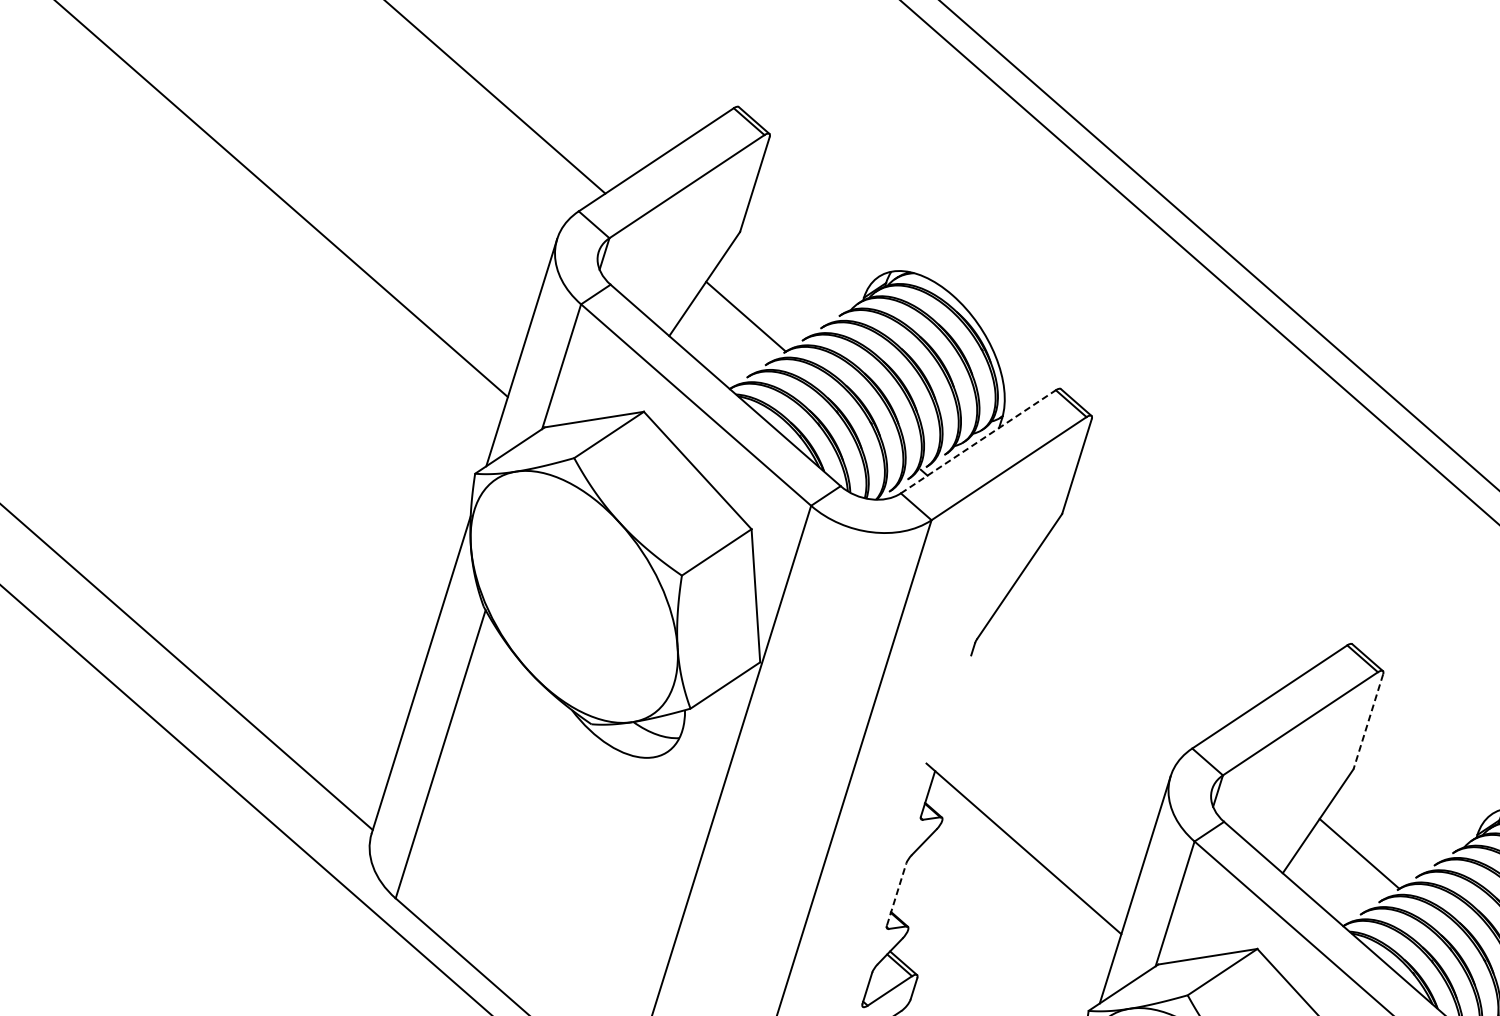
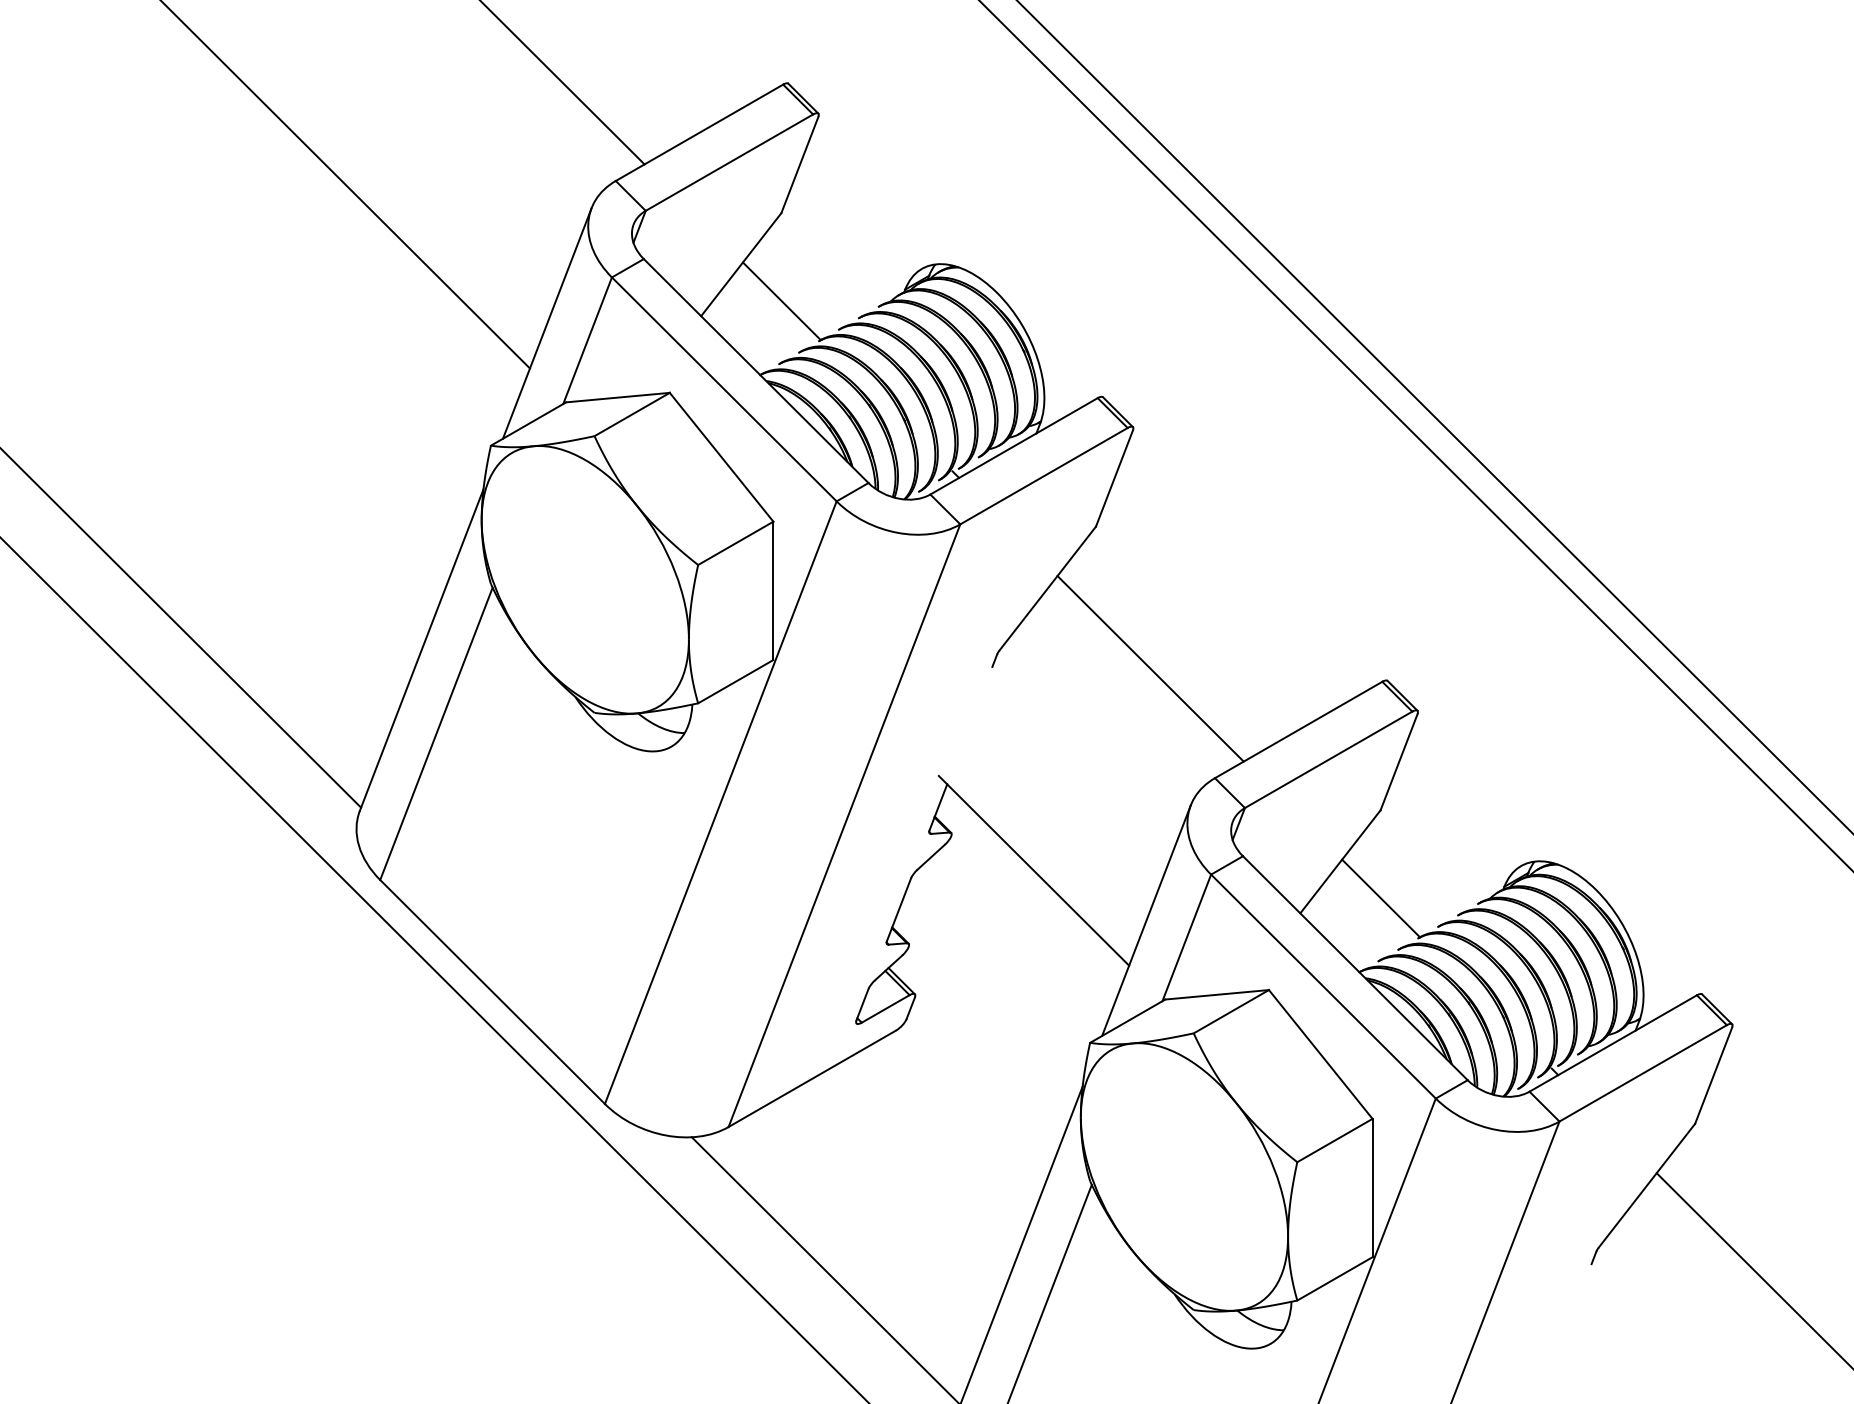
line: (978, 441) -> (1014, 446), dashed -> solid
line: (1123, 647) -> (1150, 668), added
line: (1368, 721) -> (1399, 762), dashed -> solid
line: (897, 894) -> (899, 909), dashed -> solid

